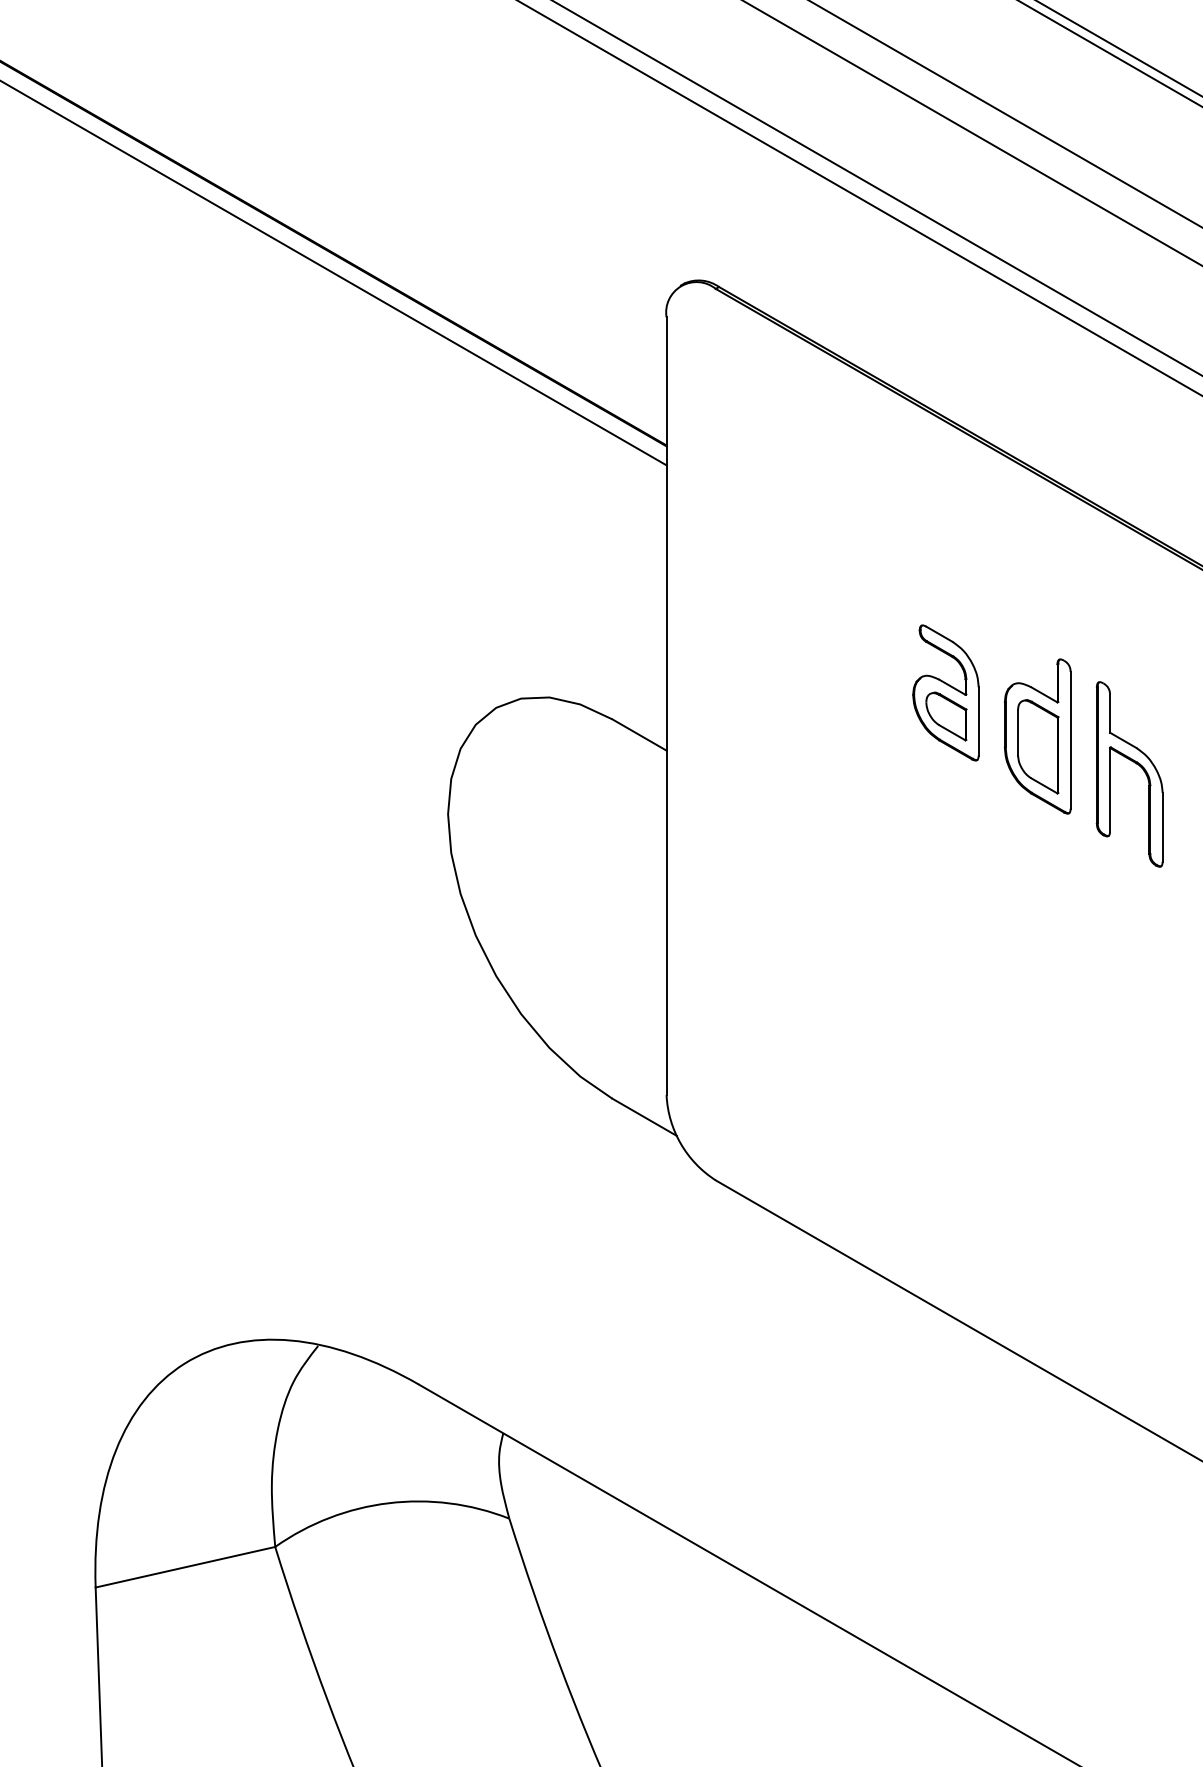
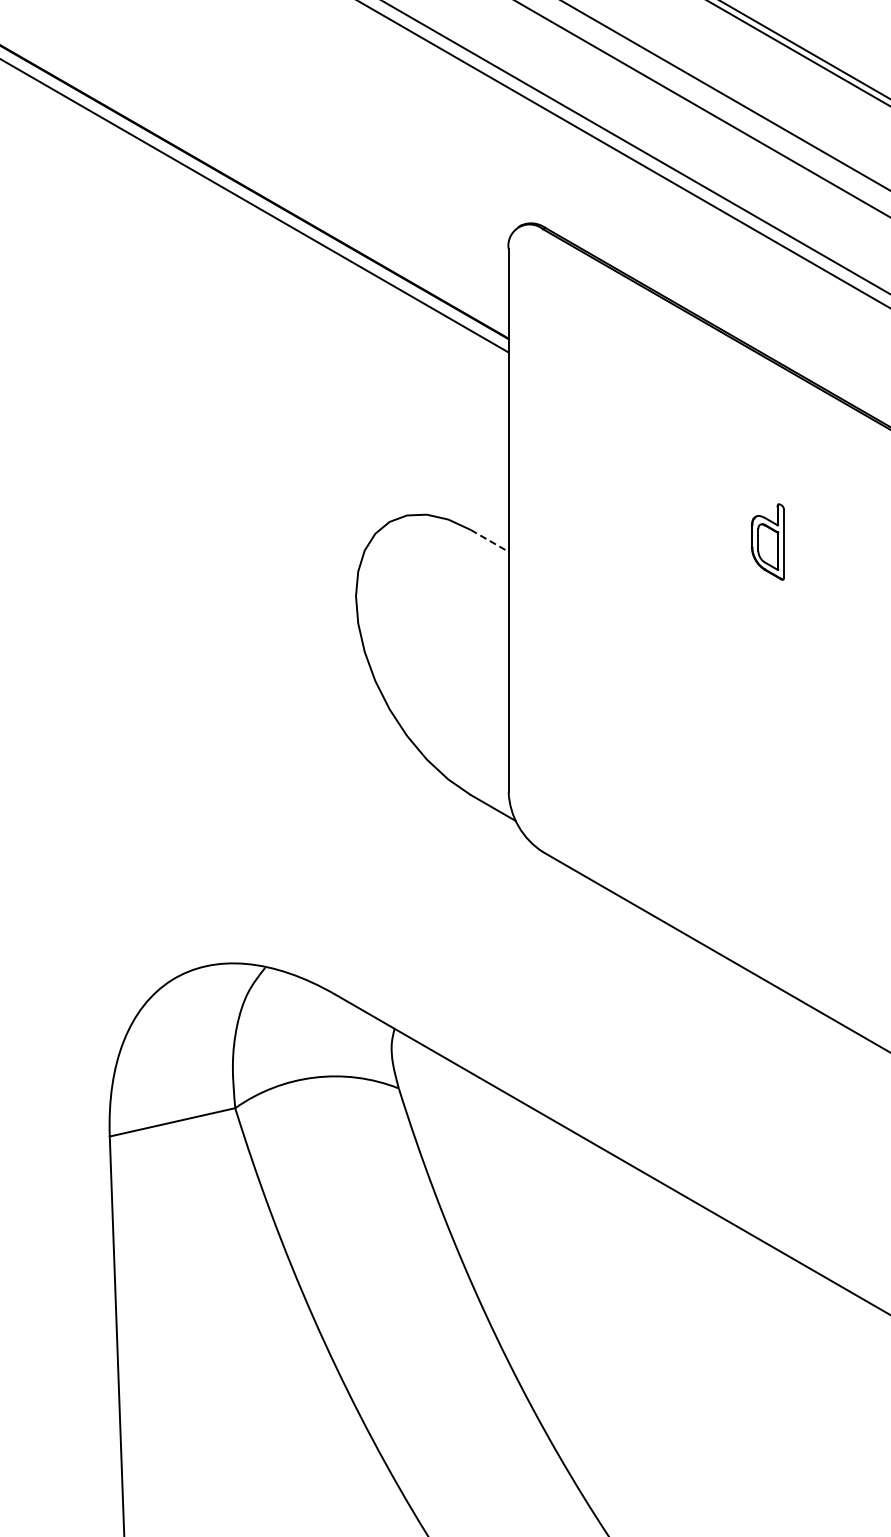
part: (945, 692) -> (703, 511), removed
line: (639, 734) -> (489, 540), solid -> dashed
part: (1037, 735) -> (767, 541), size x0.7
part: (1137, 765) -> (837, 562), removed

